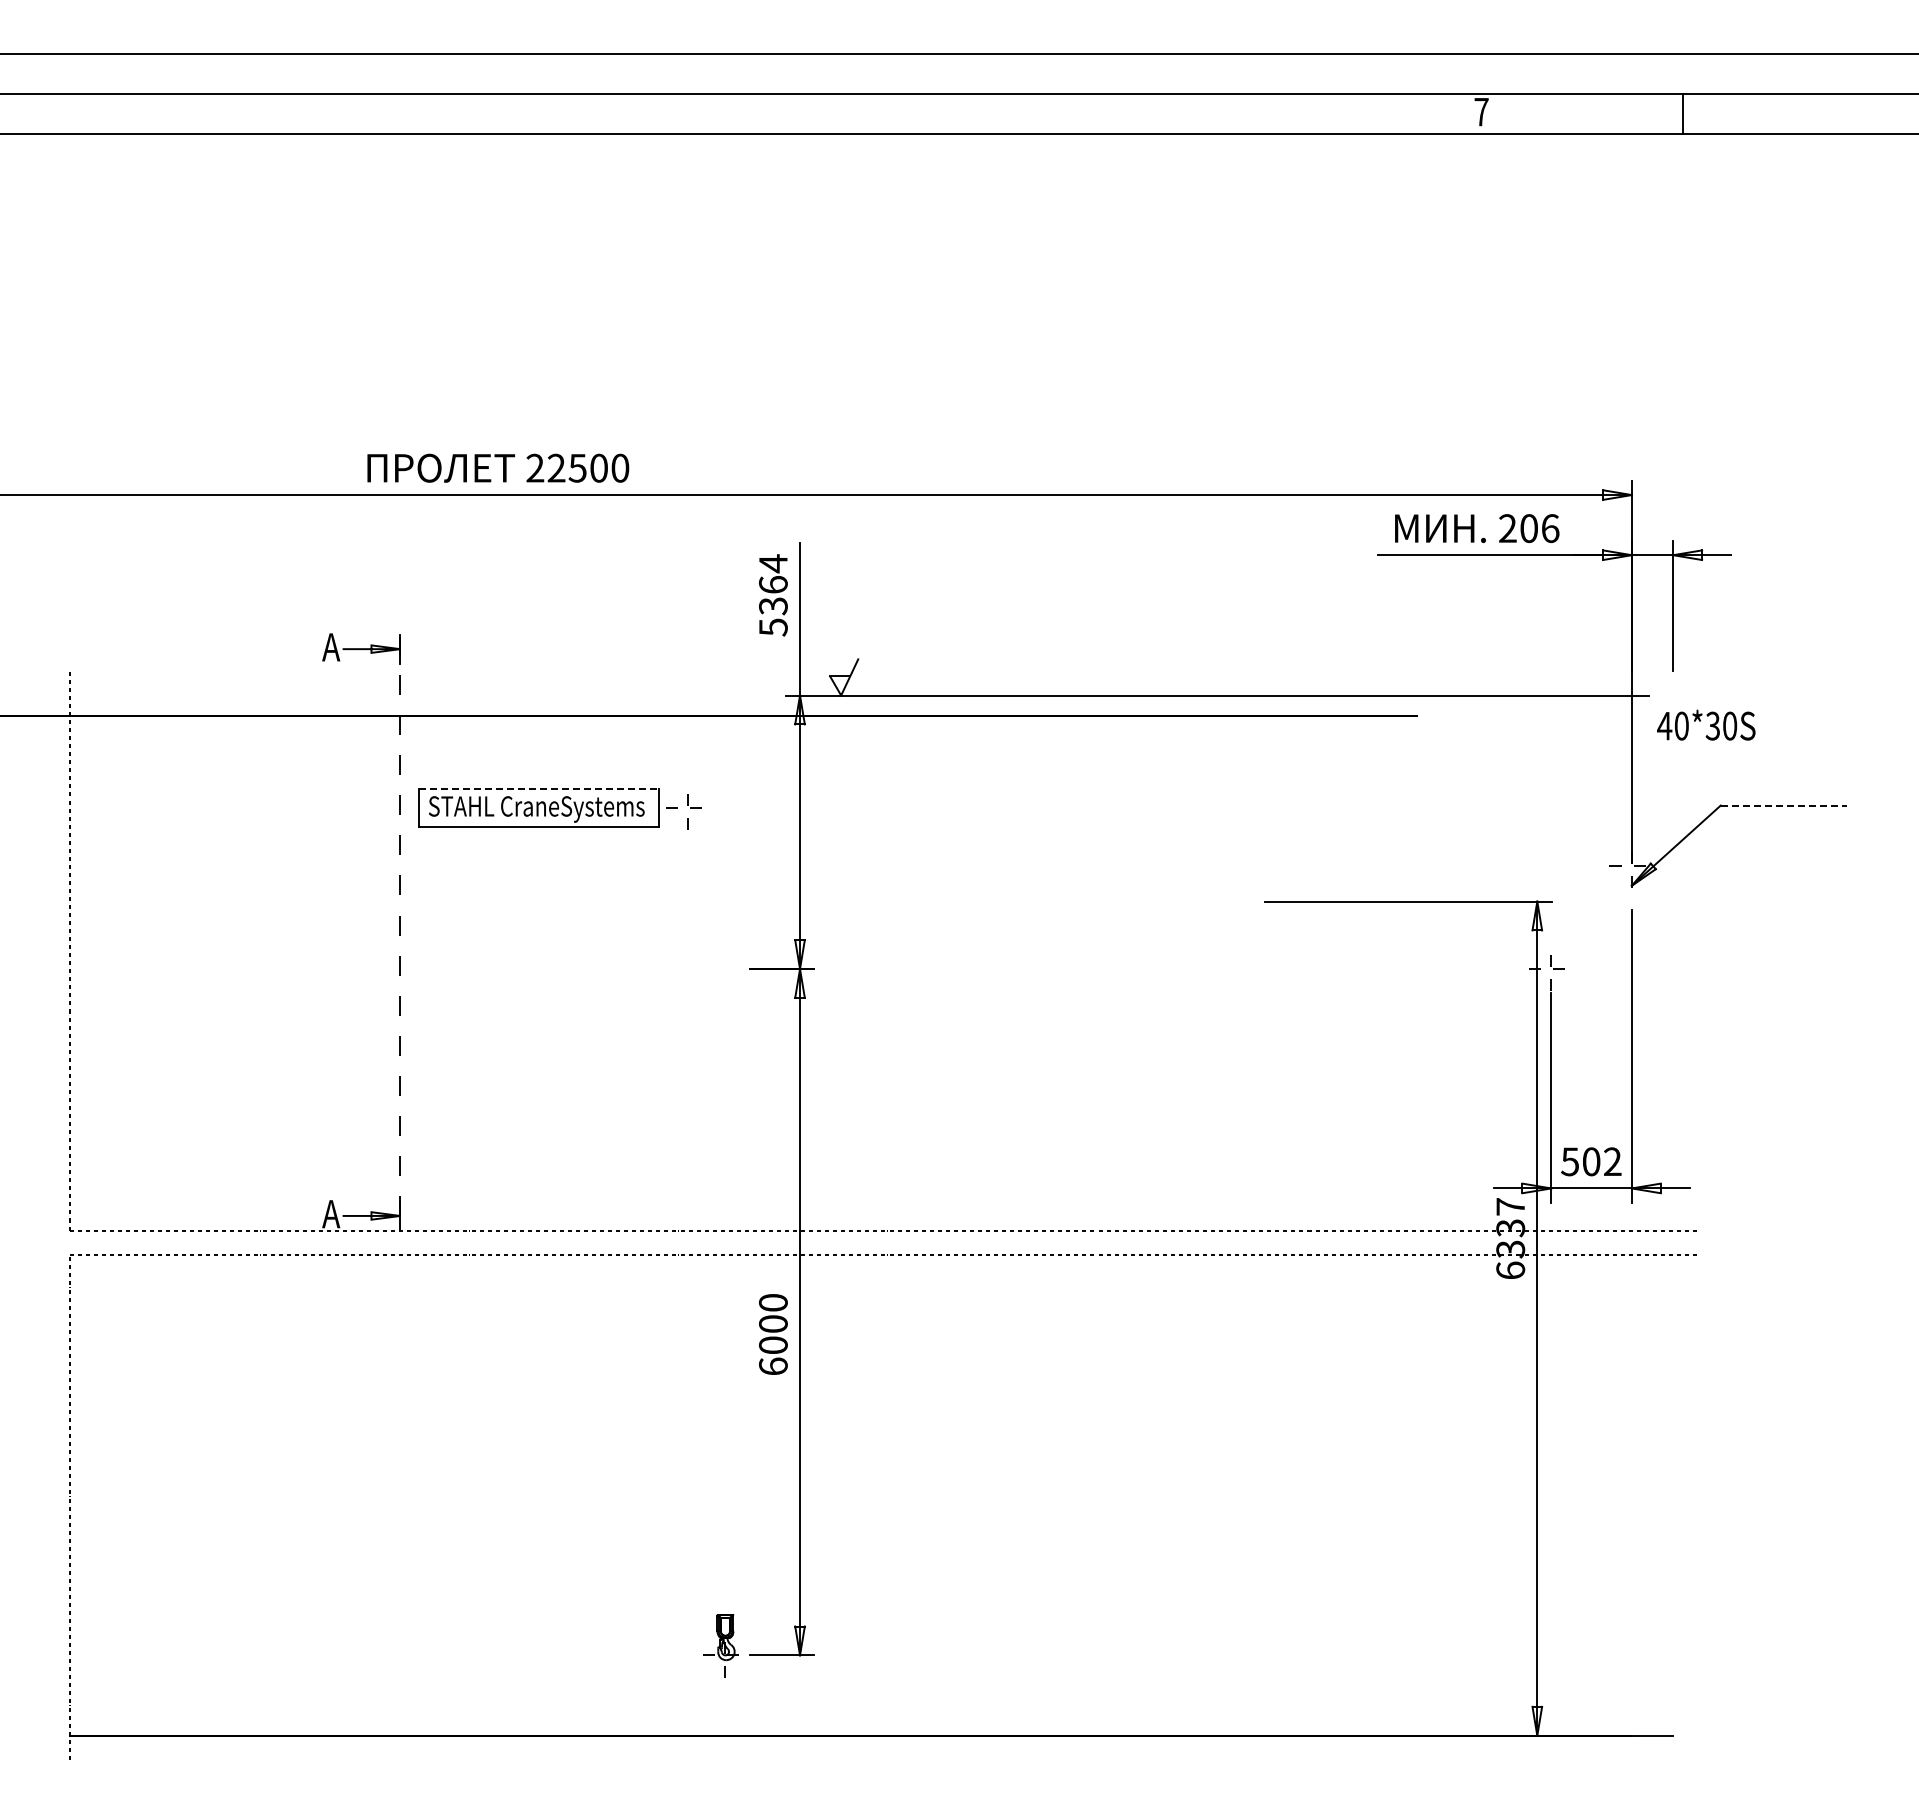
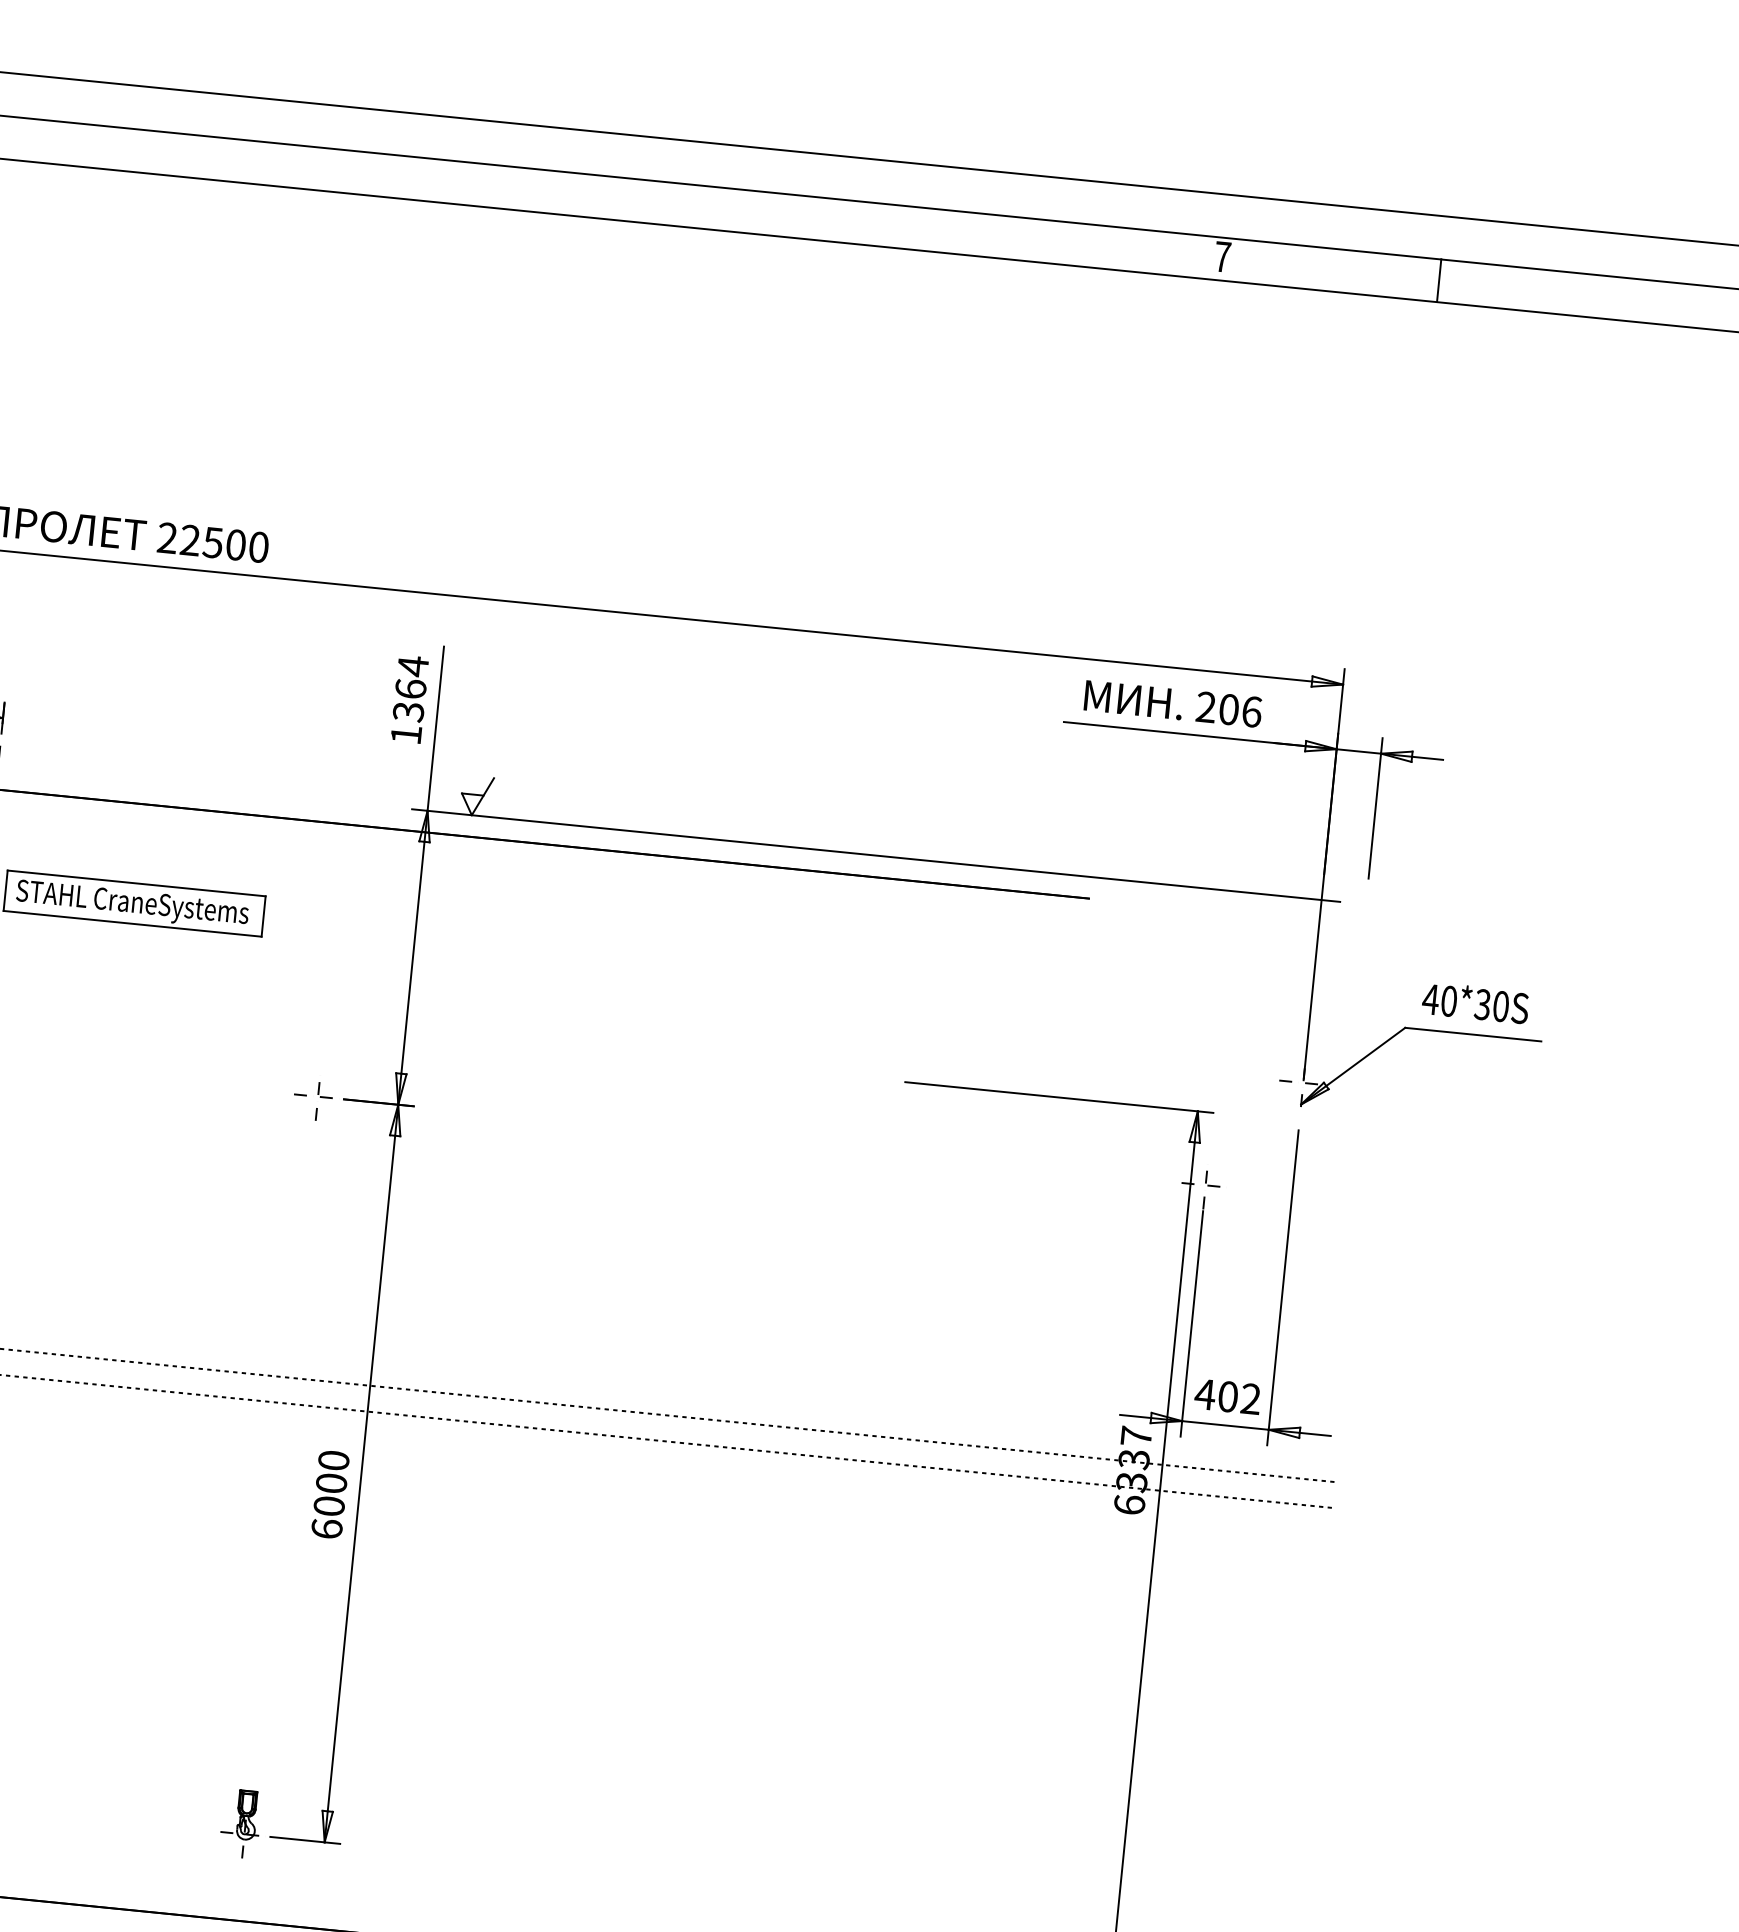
text: (773, 627) -> (406, 734), 5364 -> 1364
text: (1706, 724) -> (1475, 1002), moved
line: (539, 789) -> (137, 883), dashed -> solid
line: (1784, 805) -> (1473, 1034), dashed -> solid
part: (677, 808) -> (306, 1096), moved
text: (1569, 1161) -> (1204, 1394), 502 -> 402

